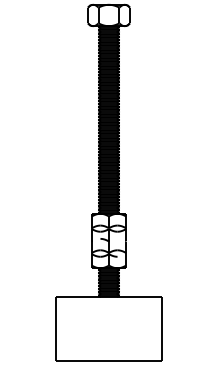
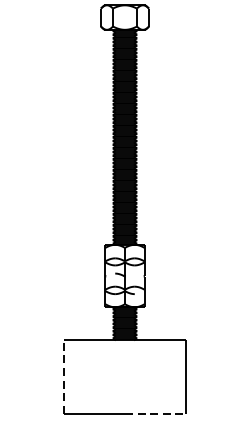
line: (55, 328) -> (63, 376), solid -> dashed
line: (135, 361) -> (155, 414), solid -> dashed

